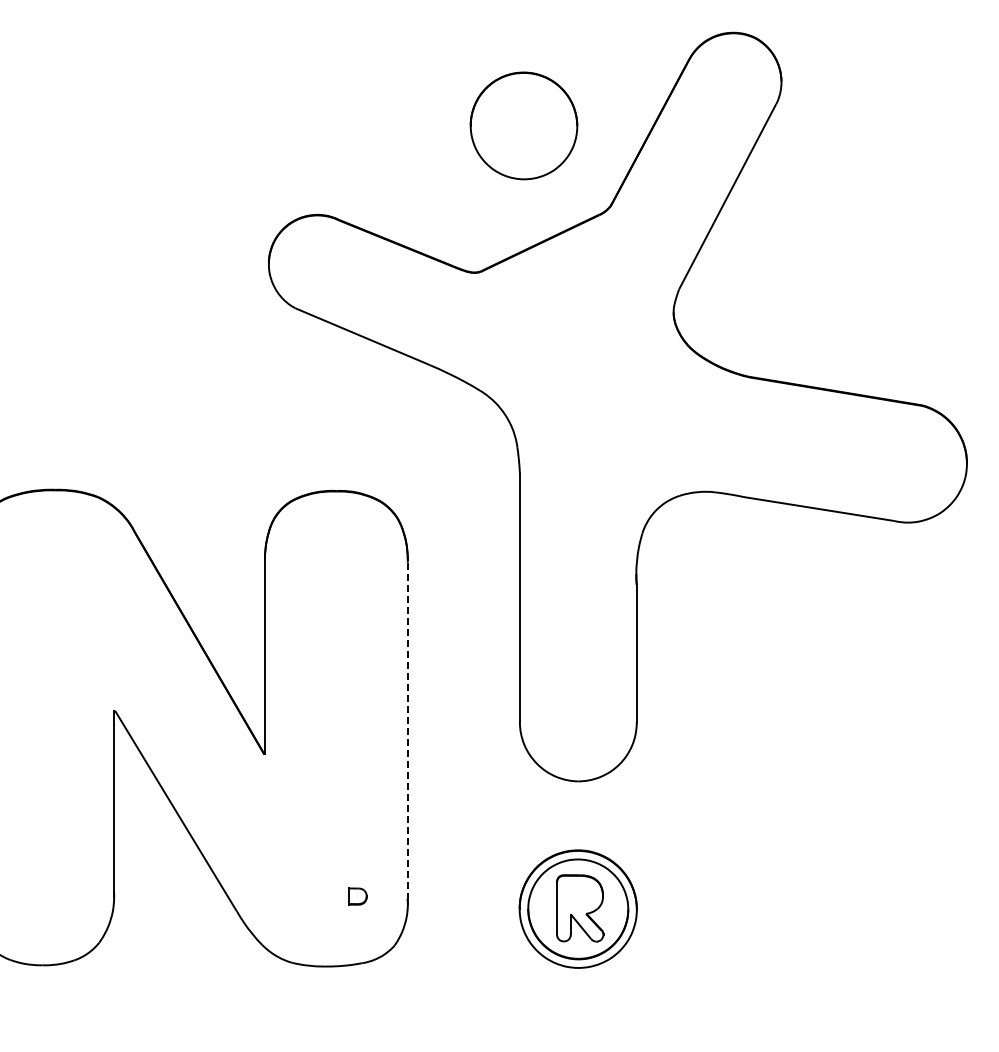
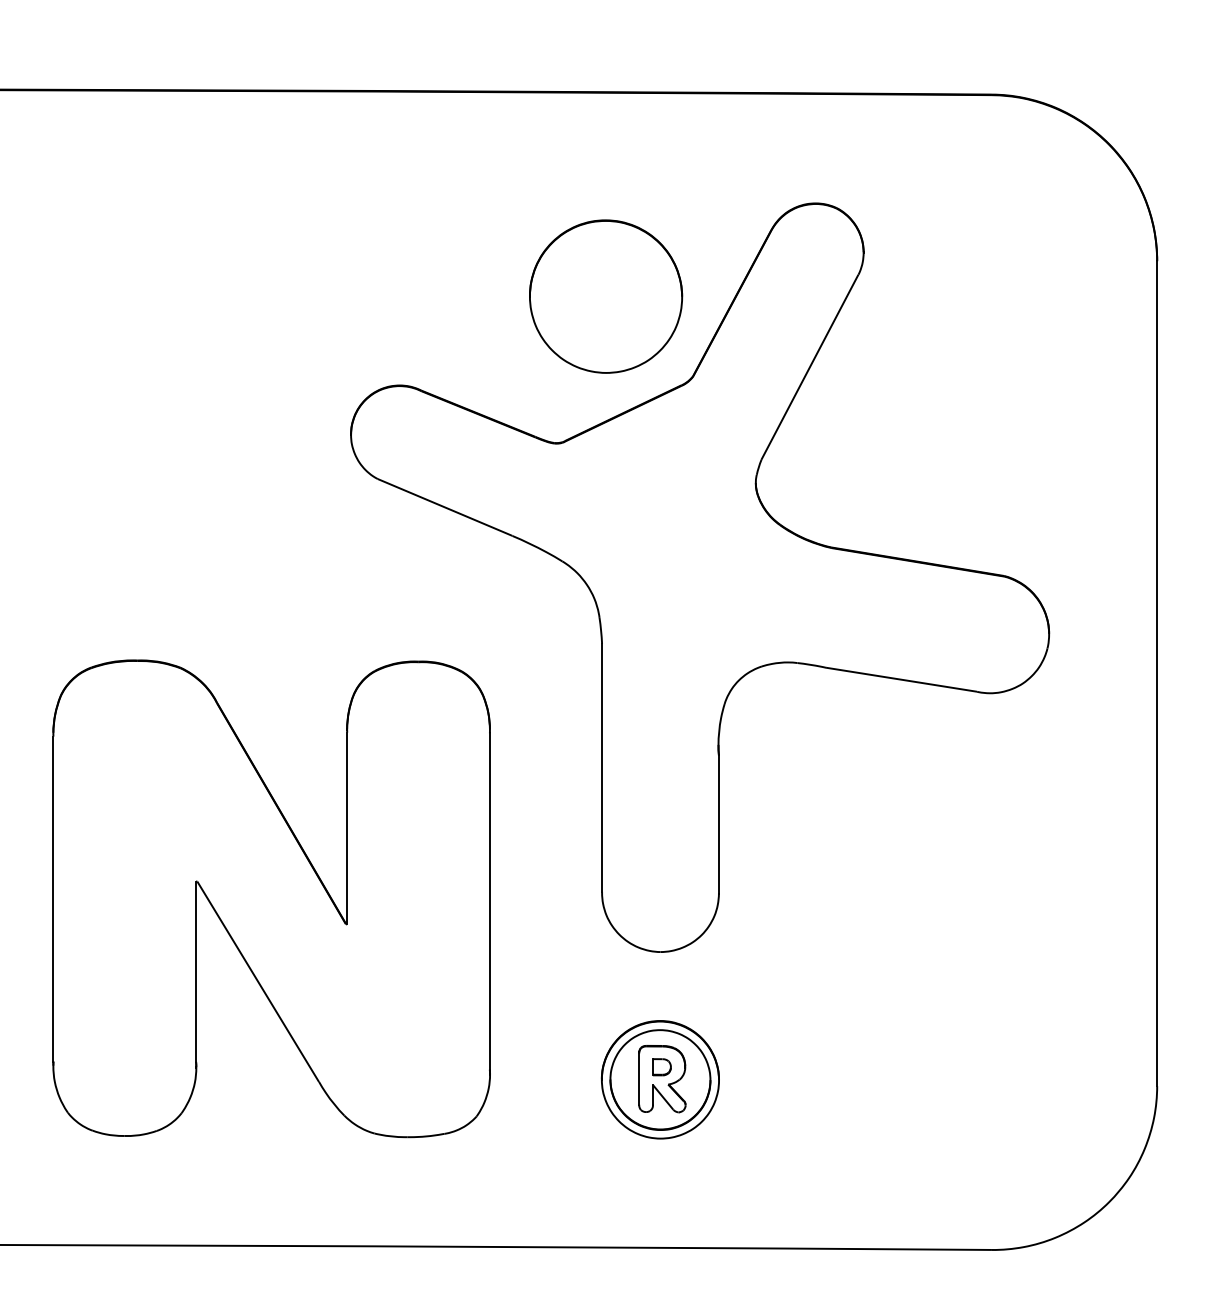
part: (524, 125) -> (606, 296), size x1.43
line: (407, 731) -> (489, 902), dashed -> solid
part: (357, 896) -> (661, 1067), moved

